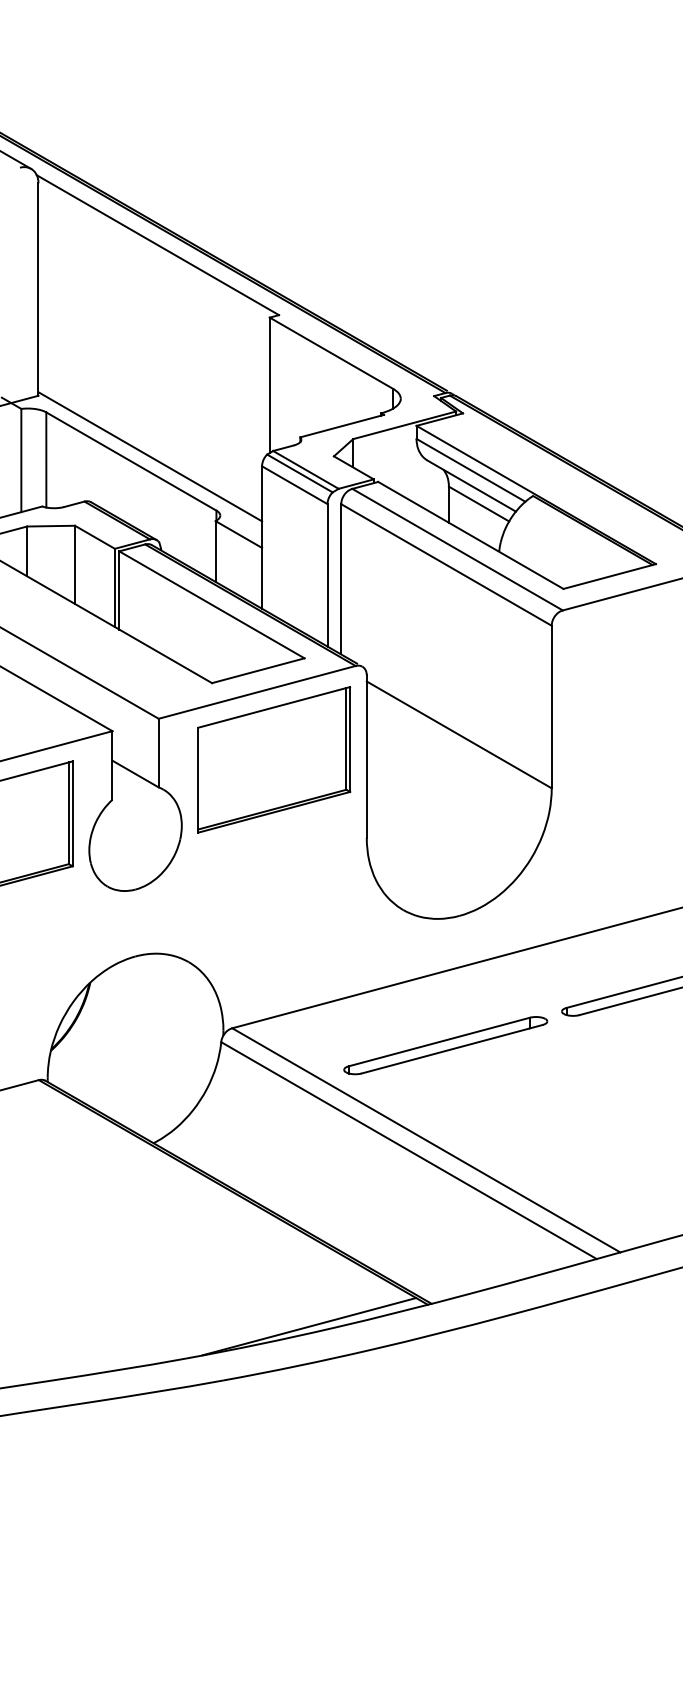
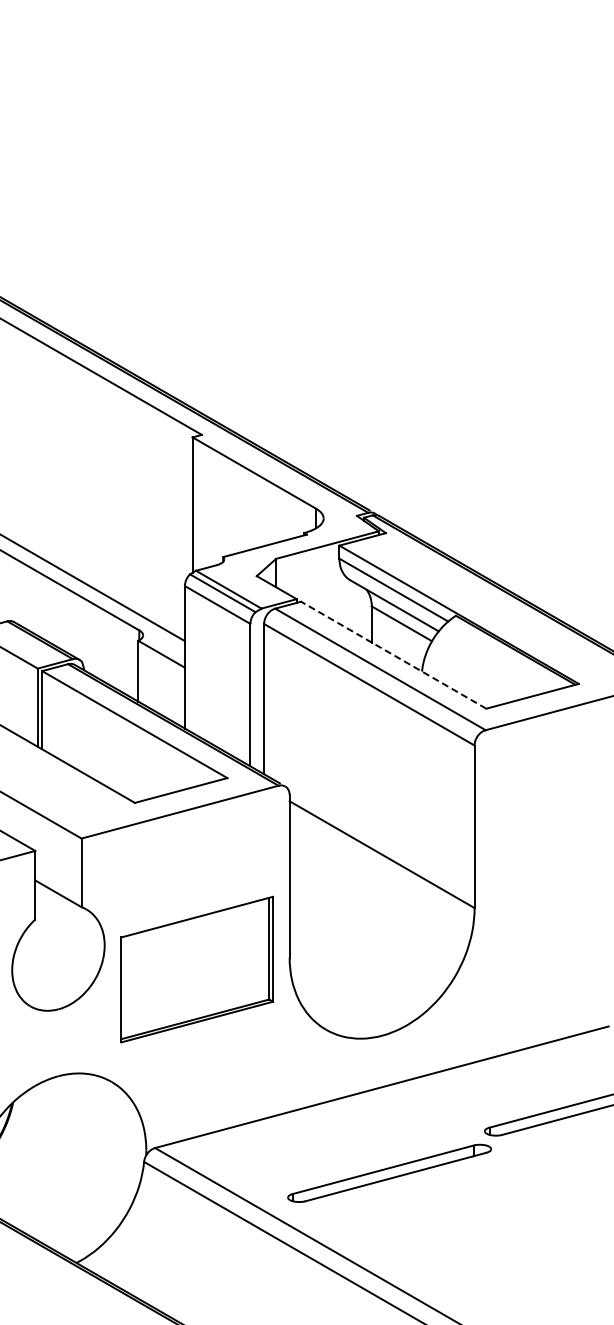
line: (470, 535) -> (393, 655), solid -> dashed
part: (274, 759) -> (197, 969), moved
part: (445, 1045) -> (389, 1173), moved

